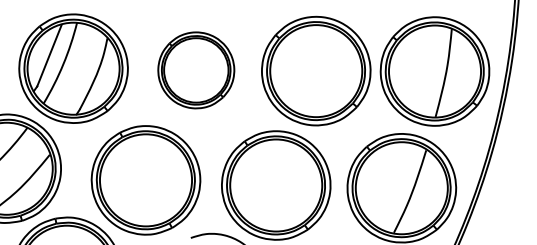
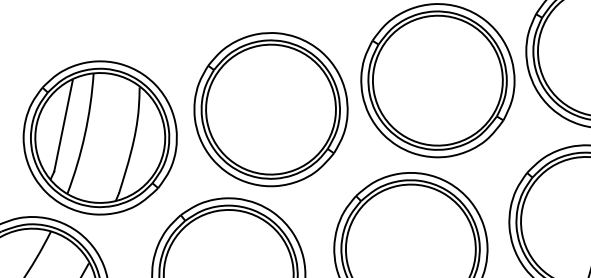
part: (196, 70) -> (271, 109), size x1.43

